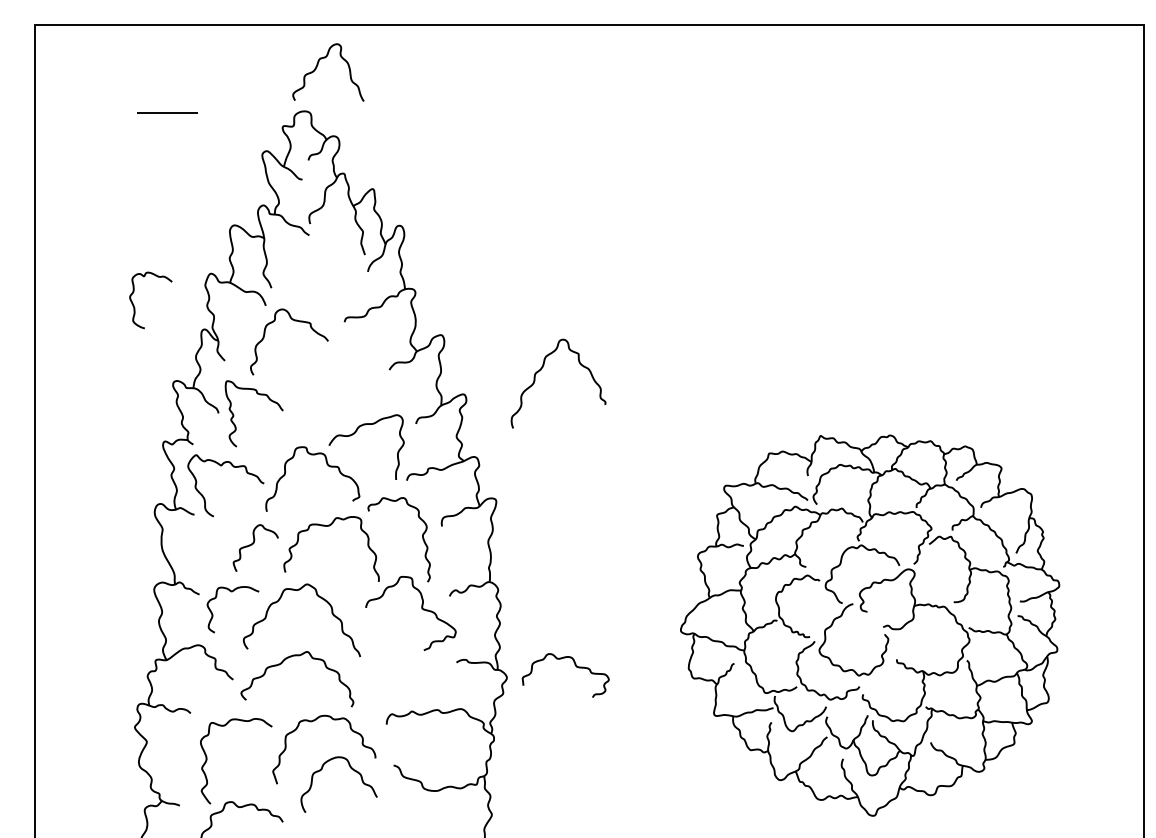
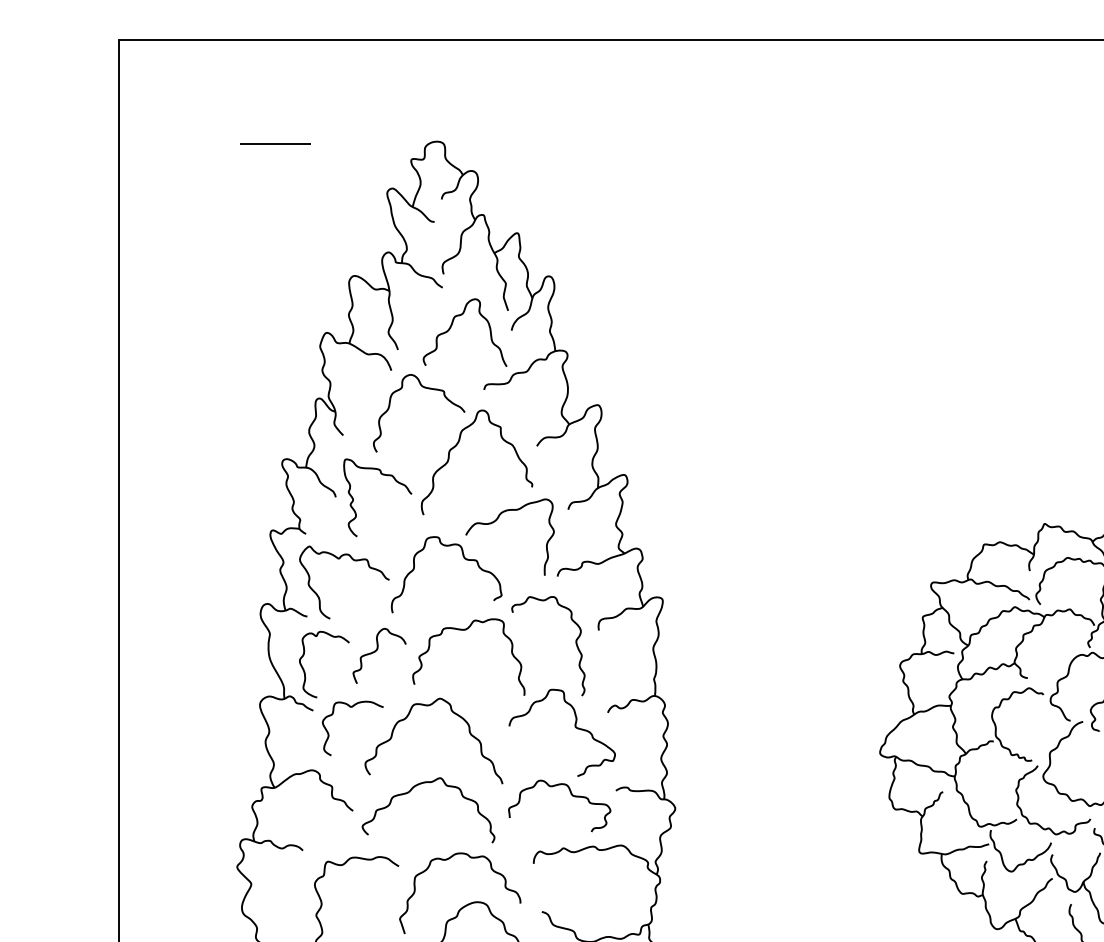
curve: (317, 67) -> (452, 326), moved
curve: (135, 307) -> (306, 672), moved
curve: (541, 370) -> (456, 446), moved
curve: (574, 665) -> (569, 794), moved

